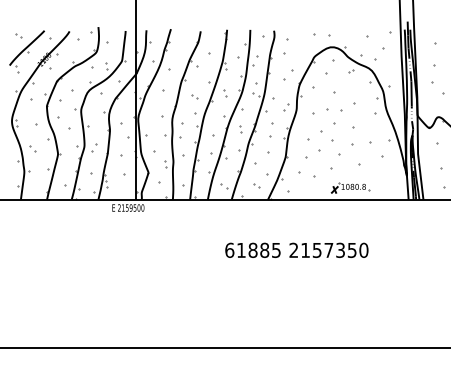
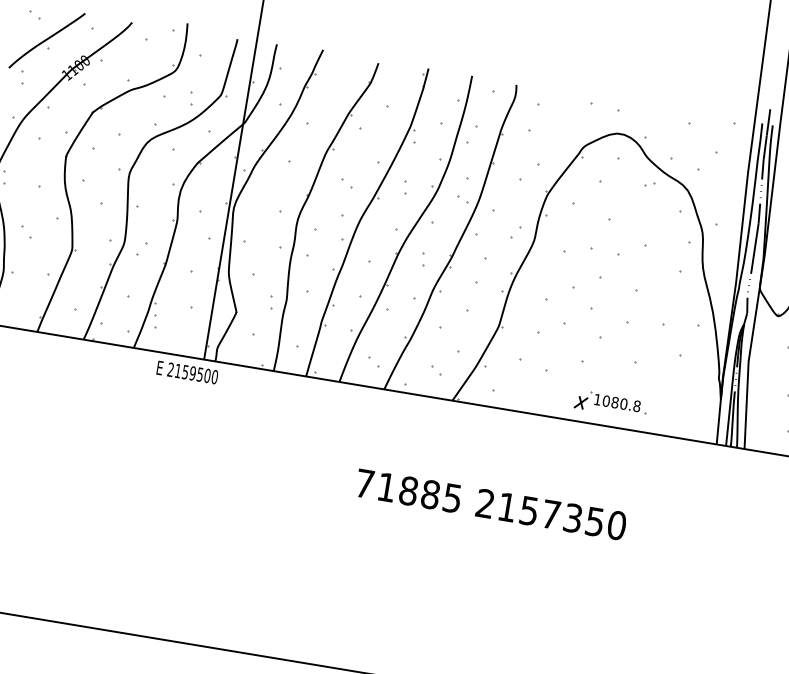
text: (229, 249) -> (364, 482), 61885 -> 71885

